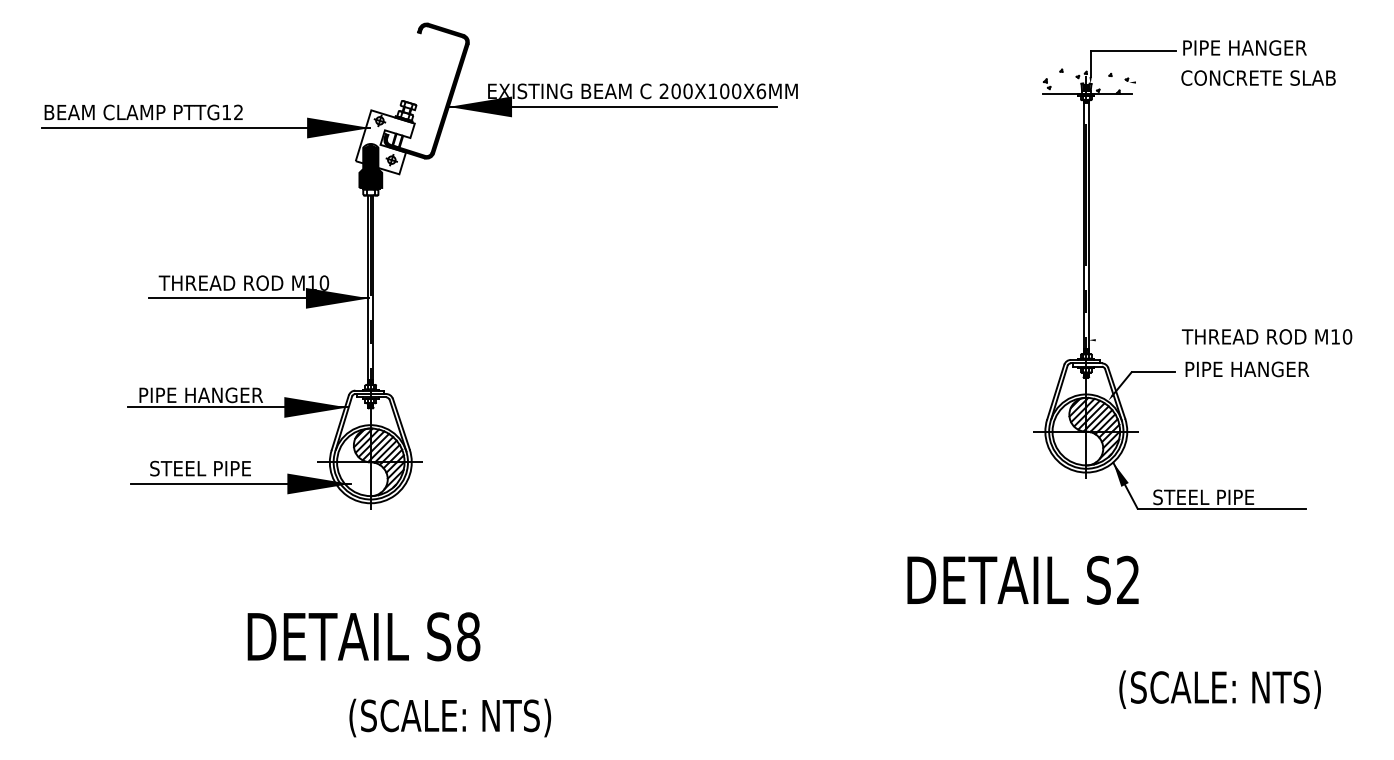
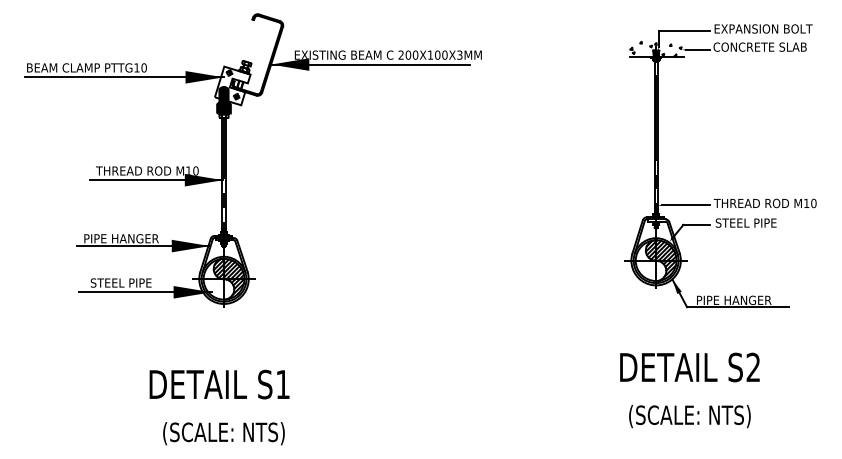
text: (1264, 47) -> (763, 28), PIPE HANGER -> EXPANSION BOLT
line: (1156, 81) -> (698, 49), added
text: (760, 90) -> (459, 54), 200X100X6MM -> 200X100X3MM
text: (237, 111) -> (143, 67), PTTG12 -> PTTG10
line: (1134, 340) -> (685, 205), added
text: (1245, 368) -> (752, 222), PIPE HANGER -> STEEL PIPE
text: (1214, 497) -> (733, 300), STEEL PIPE -> PIPE HANGER
text: (1022, 580) -> (689, 367), moved
text: (469, 636) -> (283, 384), S8 -> S1
text: (1219, 689) -> (689, 416), moved
text: (449, 717) -> (223, 433), moved

